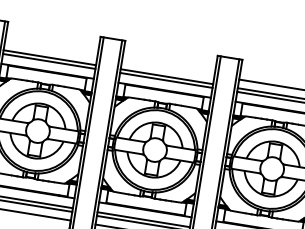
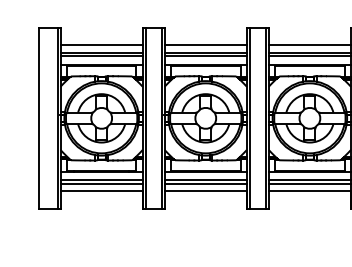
line: (51, 49) -> (101, 45), added
line: (168, 68) -> (205, 45), added

